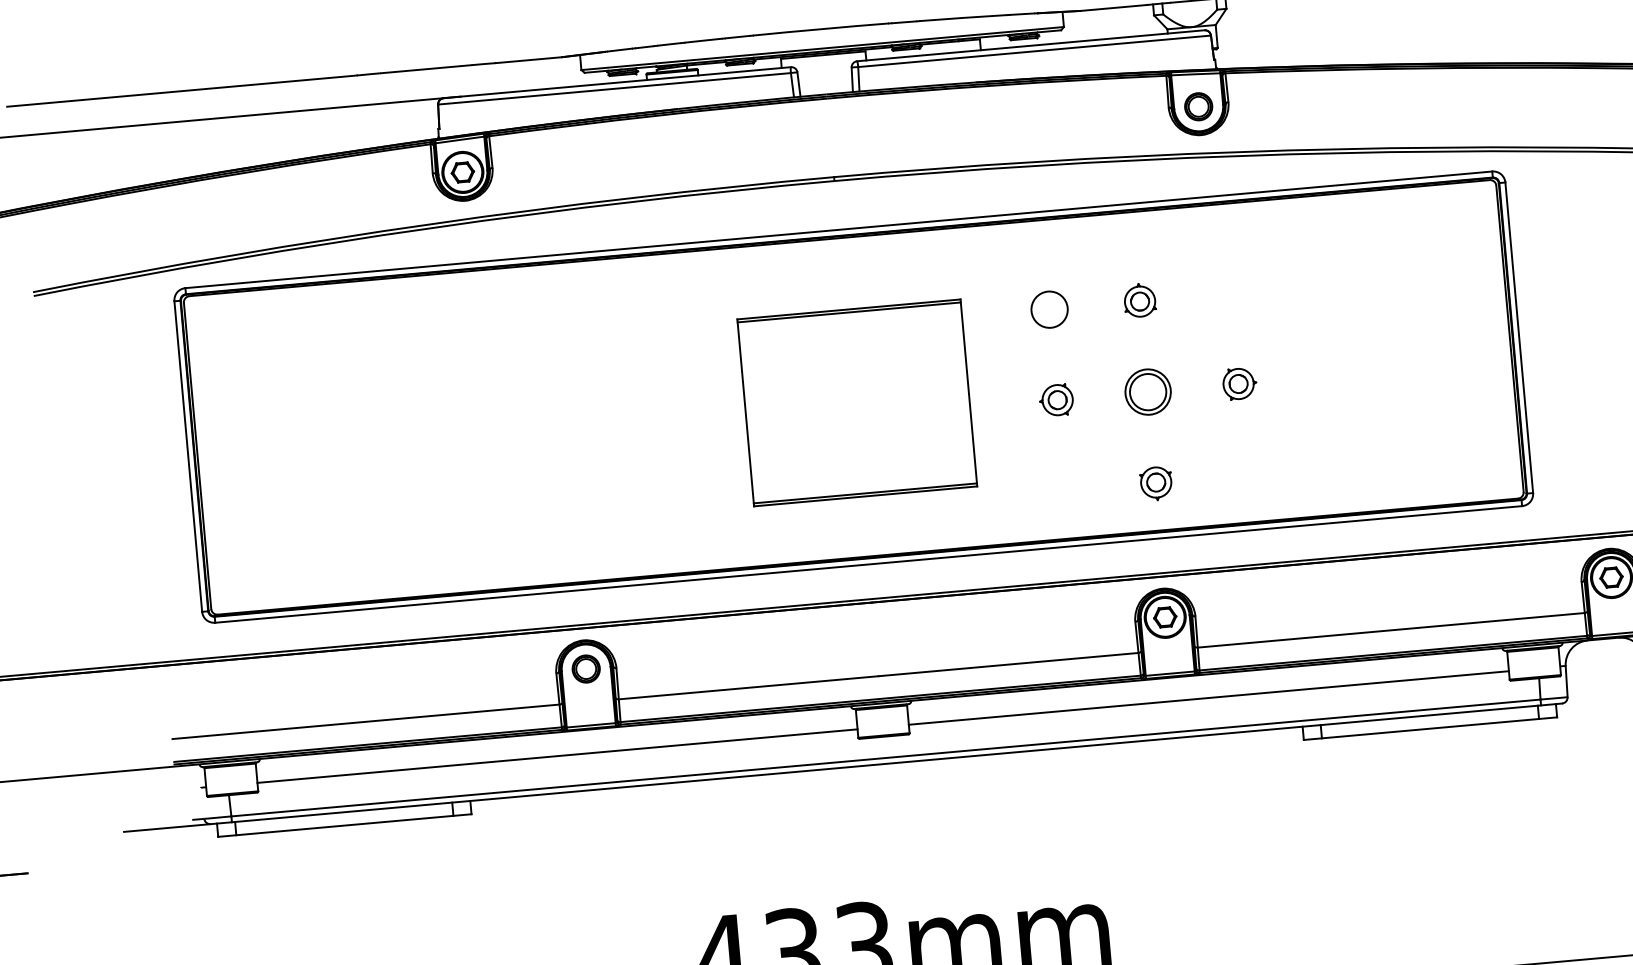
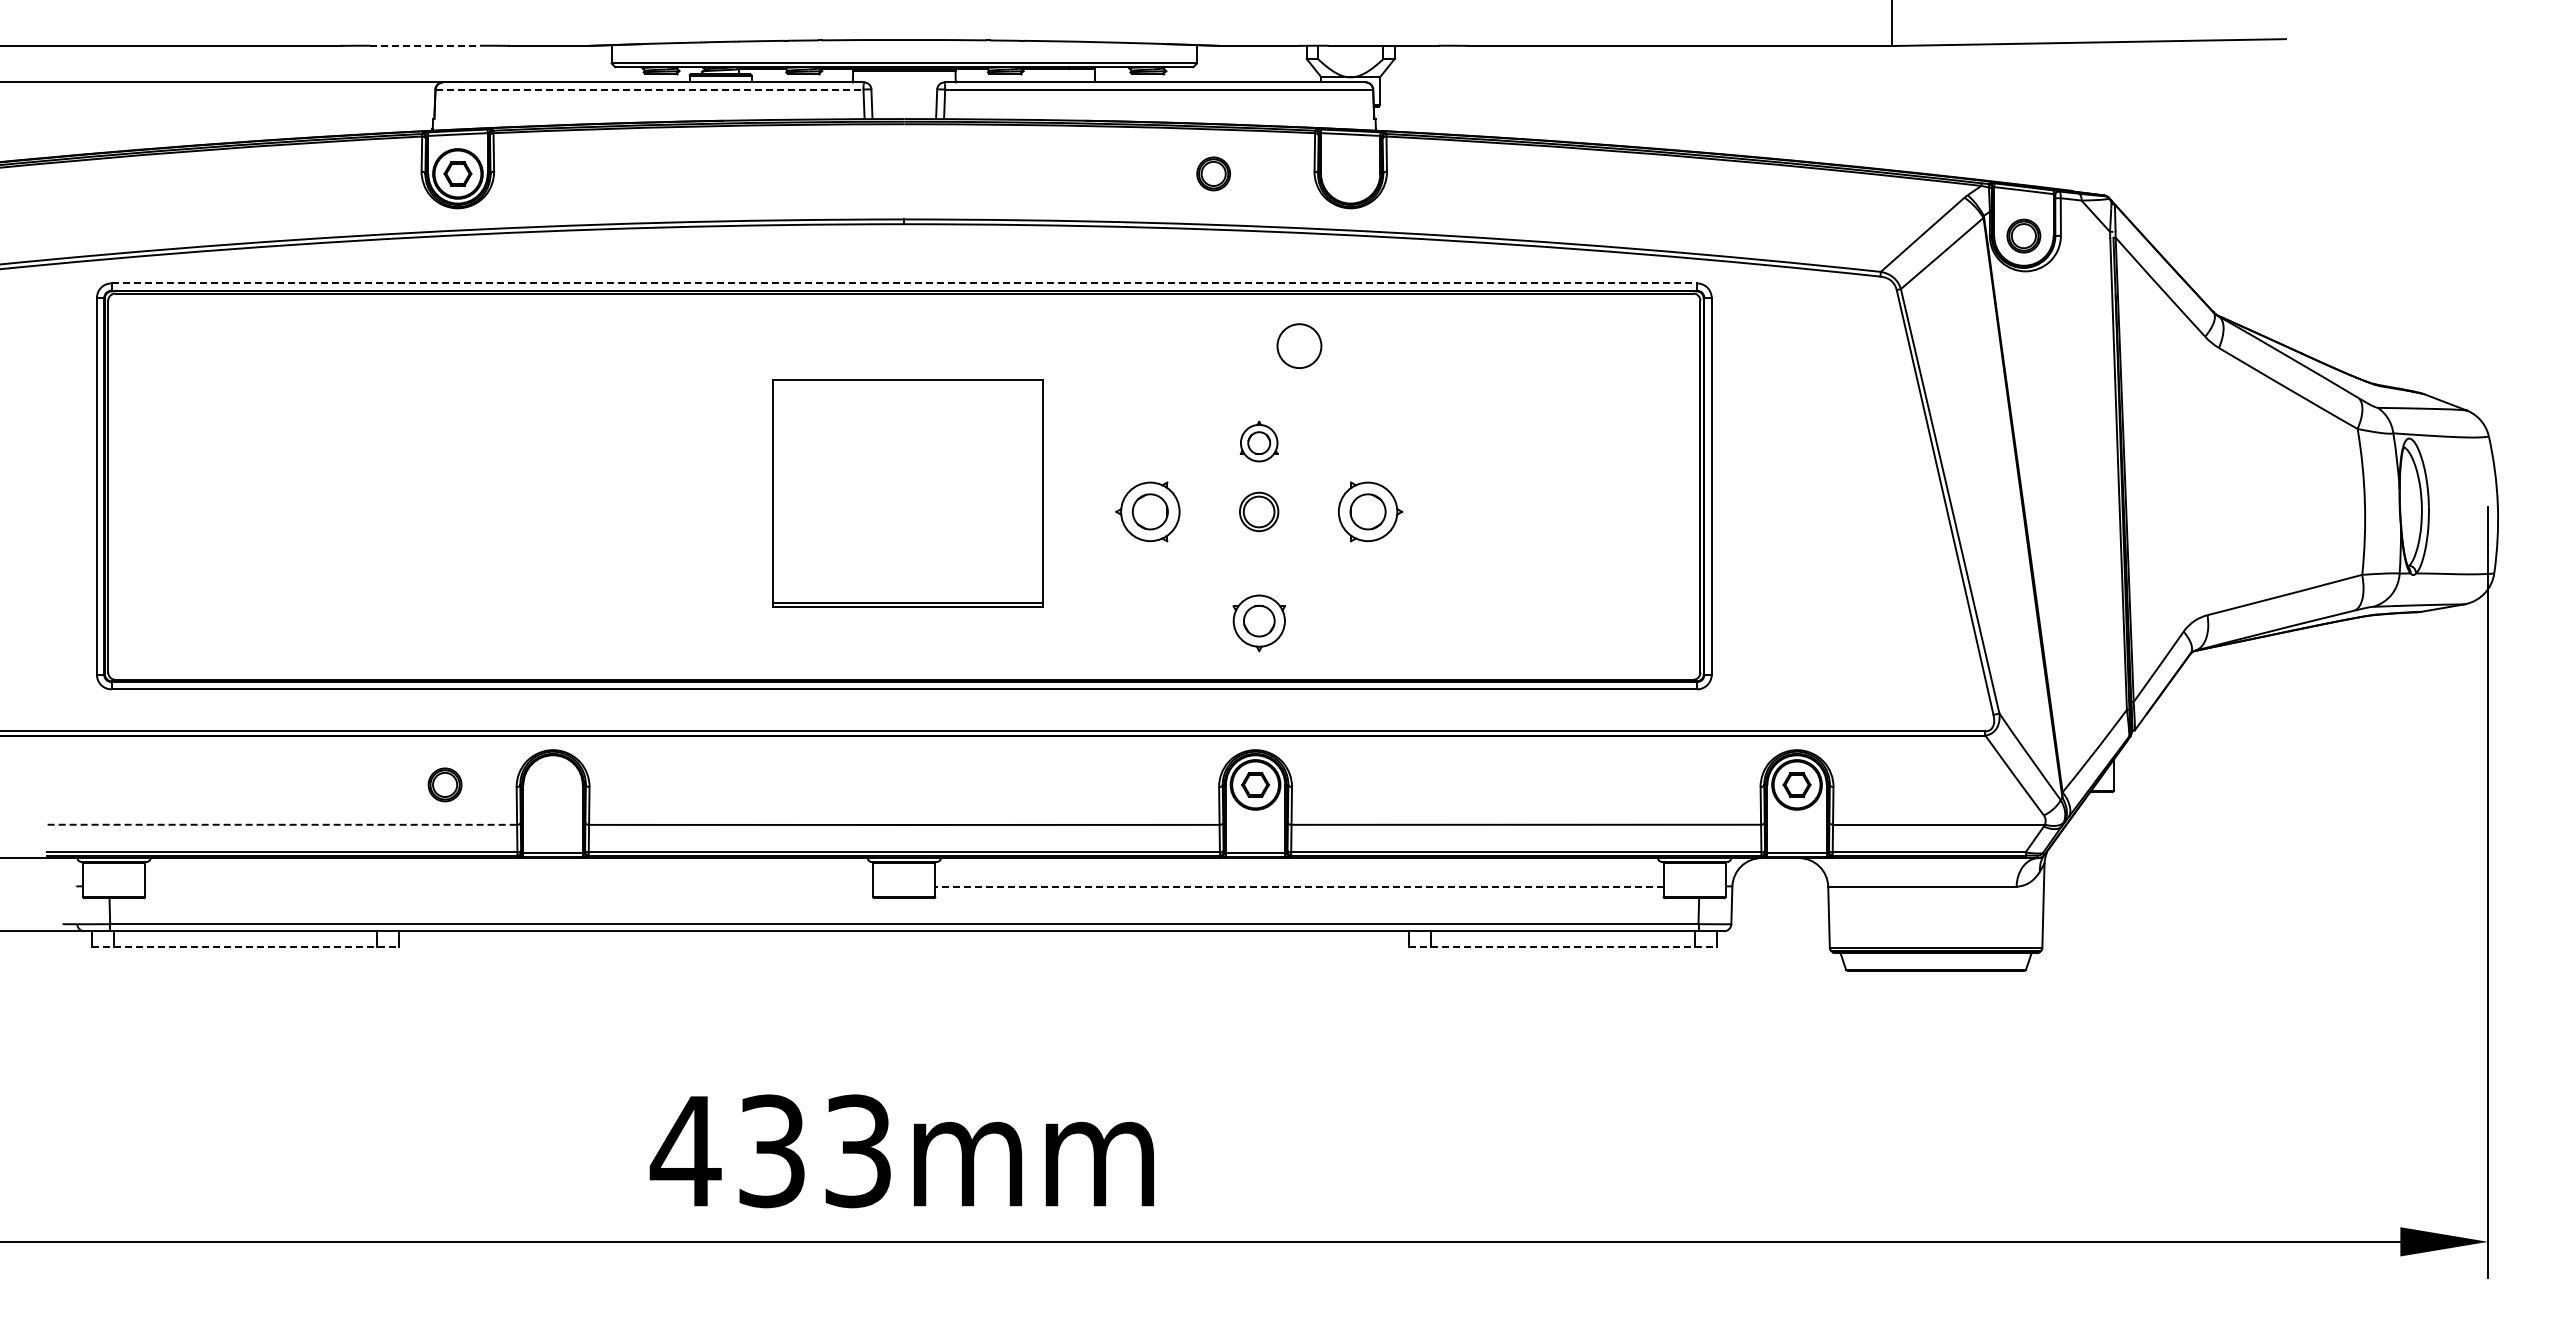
line: (426, 68) -> (425, 45), solid -> dashed
line: (614, 88) -> (649, 89), solid -> dashed
part: (1198, 106) -> (1213, 173), moved
line: (838, 229) -> (904, 283), solid -> dashed
part: (1140, 300) -> (1259, 441), moved
circle: (1049, 309) -> (1299, 345), moved
line: (848, 312) -> (907, 383), removed
part: (1239, 383) -> (1370, 511), size x1.6
part: (1147, 391) -> (1258, 511), size x0.7
part: (1056, 399) -> (1147, 511), size x1.6
part: (1155, 483) -> (1258, 622), size x1.4
part: (585, 668) -> (444, 784), moved
line: (1208, 697) -> (1298, 886), solid -> dashed
line: (366, 721) -> (282, 824), solid -> dashed
line: (1430, 728) -> (1562, 947), solid -> dashed
line: (557, 755) -> (509, 886), removed
line: (344, 825) -> (245, 947), solid -> dashed

